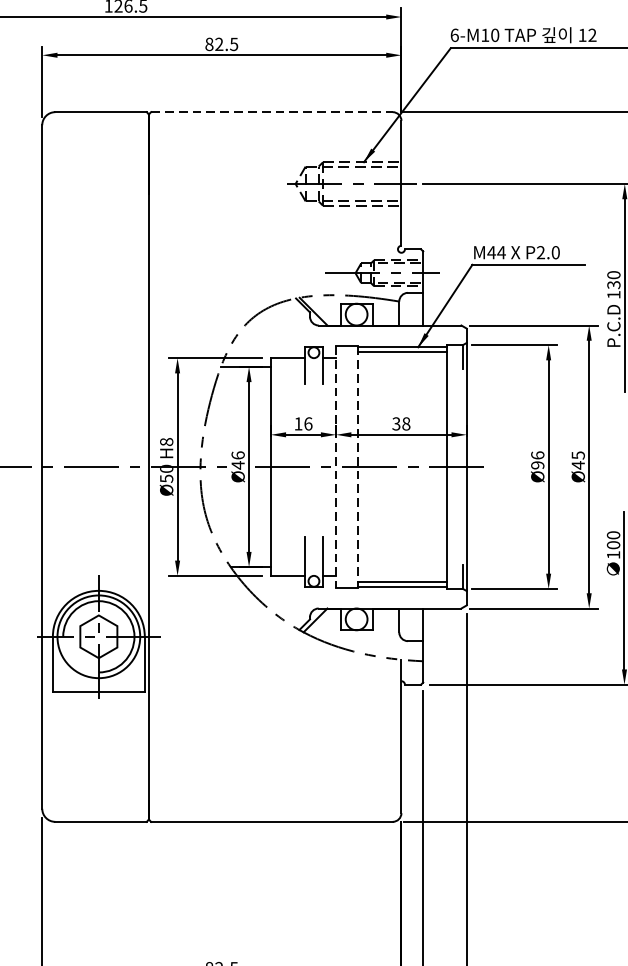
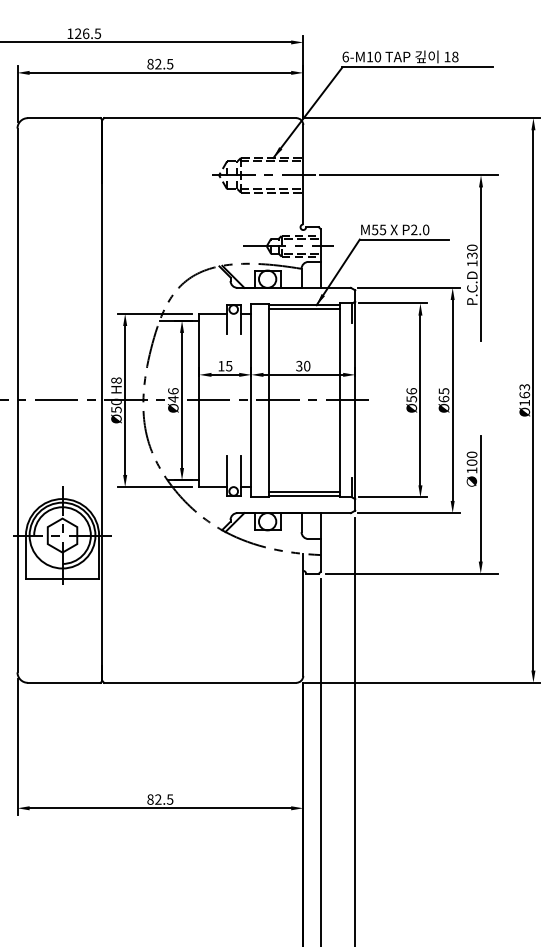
text: (592, 34) -> (455, 56), 12 -> 18
line: (272, 112) -> (200, 118), dashed -> solid
text: (495, 252) -> (378, 229), M44 -> M55
text: (308, 423) -> (229, 365), 16 -> 15
text: (406, 424) -> (307, 366), 38 -> 30
text: (537, 465) -> (411, 399), Ø96 -> Ø56
text: (577, 465) -> (443, 399), Ø45 -> Ø65
line: (336, 467) -> (251, 400), dashed -> solid
line: (357, 467) -> (268, 400), dashed -> solid

